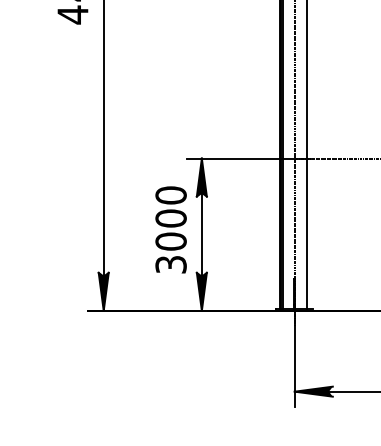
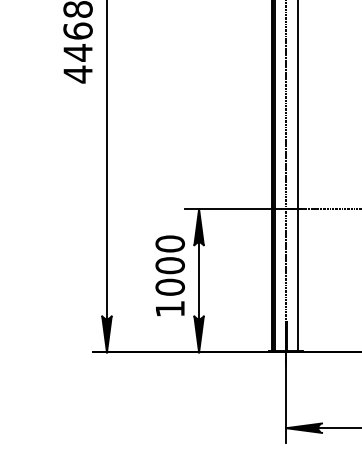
text: (170, 265) -> (169, 309), 3000 -> 1000

